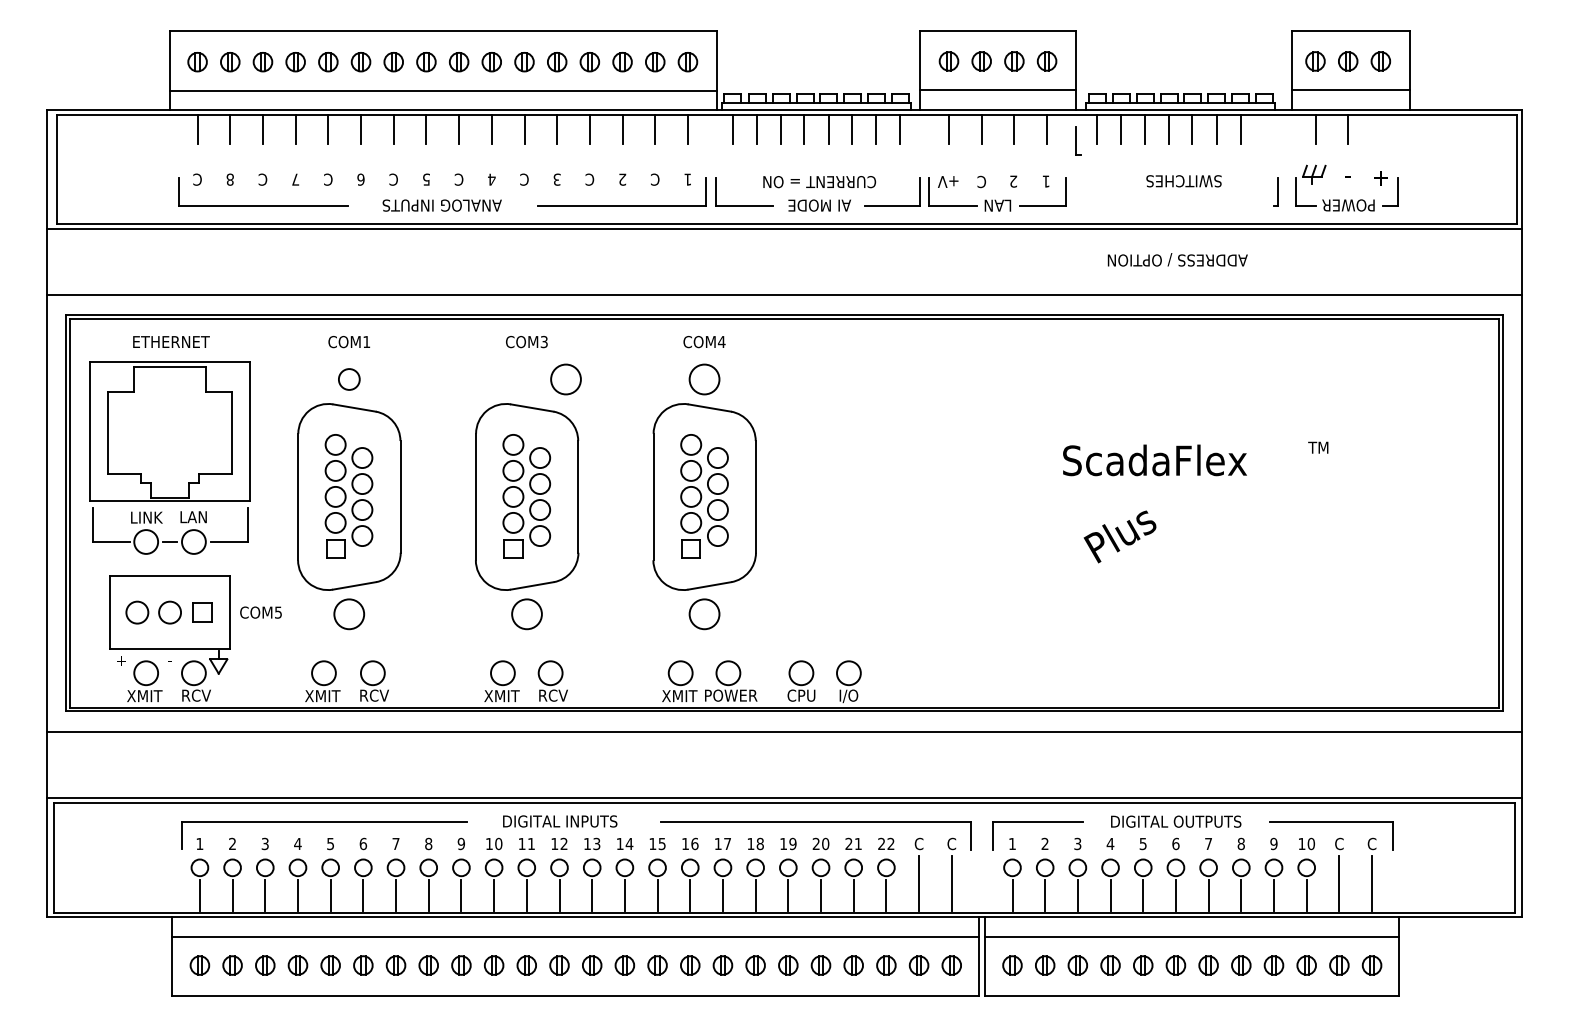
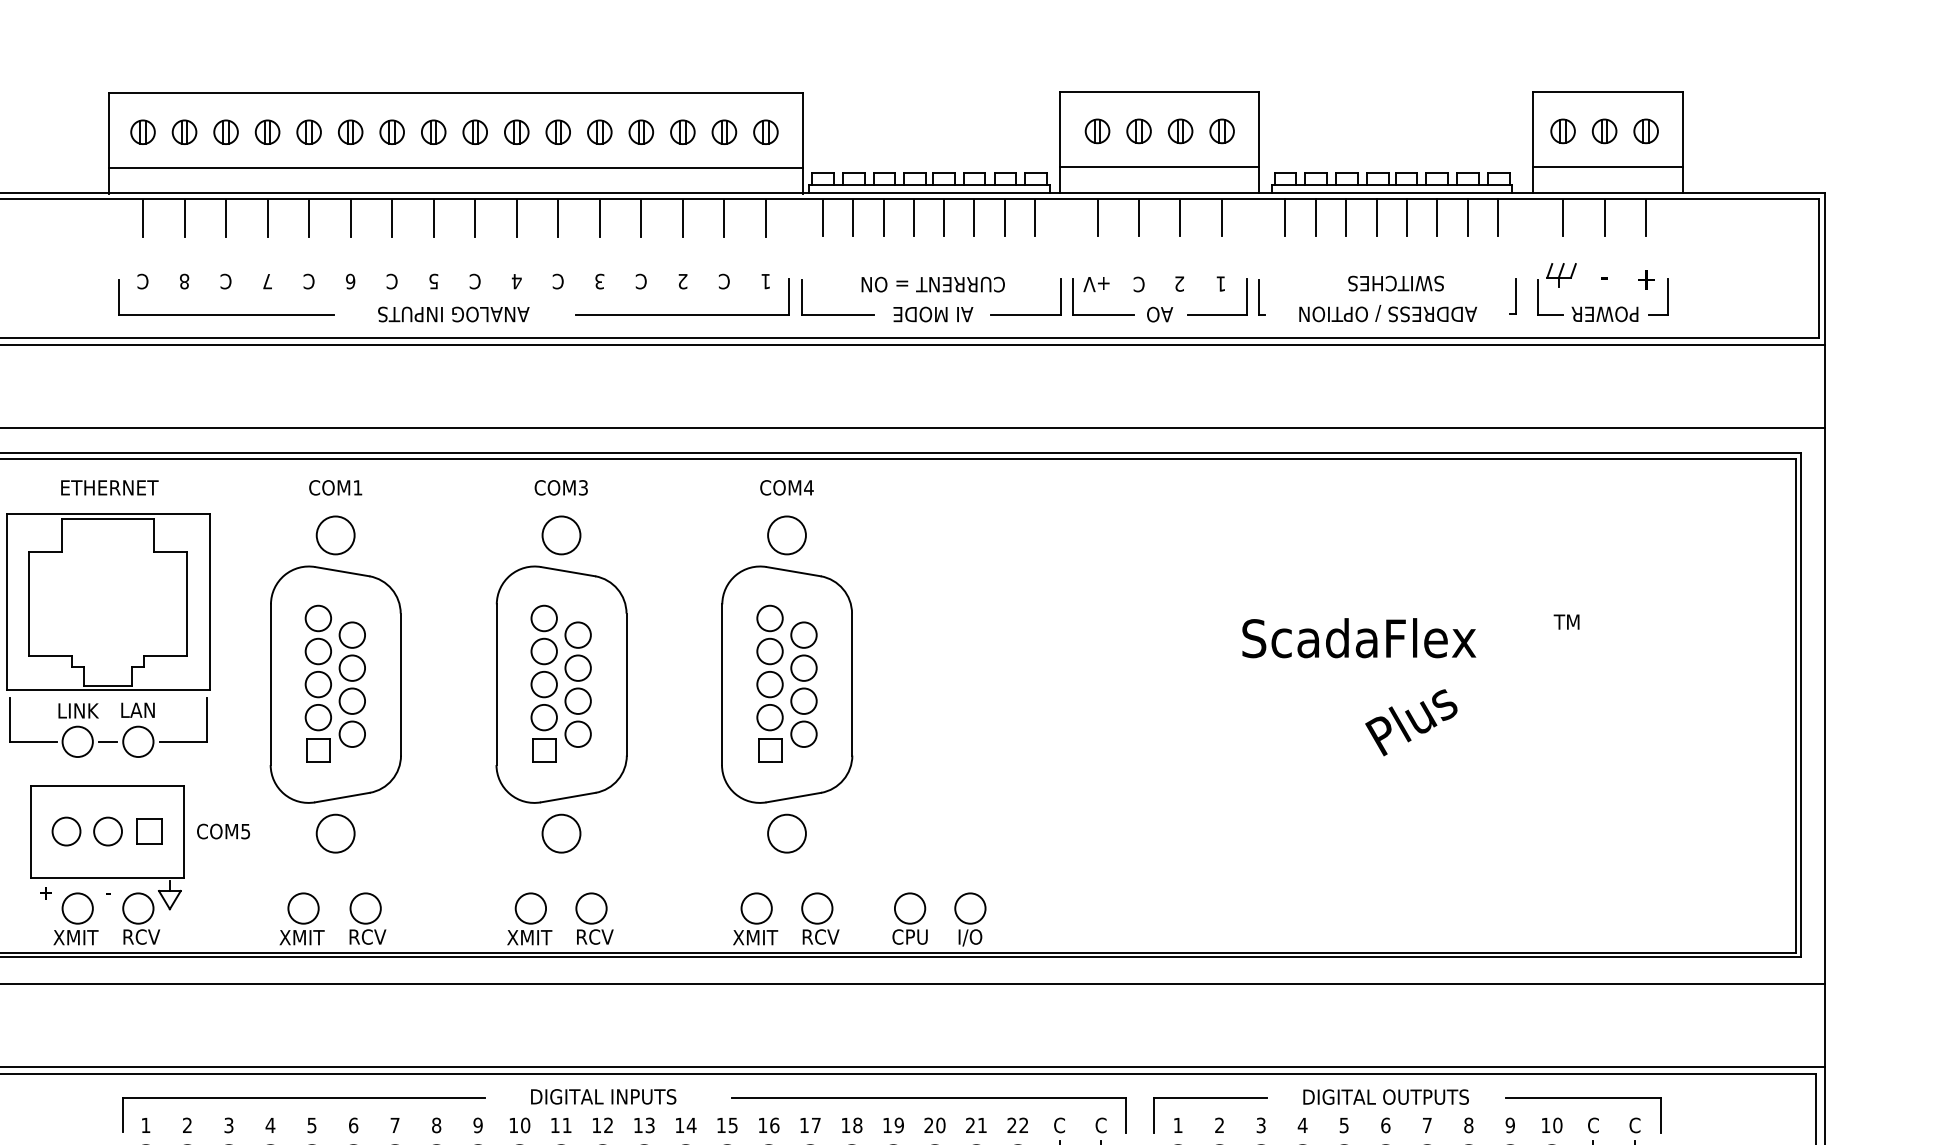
line: (1263, 128) -> (1497, 216), added
line: (1380, 129) -> (1645, 217), added
part: (1078, 140) -> (1262, 296), moved
text: (997, 205) -> (1159, 314), LAN -> AO
text: (1177, 259) -> (1387, 313), moved
circle: (349, 379) -> (335, 535), size x1.43
circle: (565, 379) -> (560, 535), moved
text: (1119, 536) -> (1410, 722), moved
text: (731, 695) -> (821, 936), POWER -> RCV

